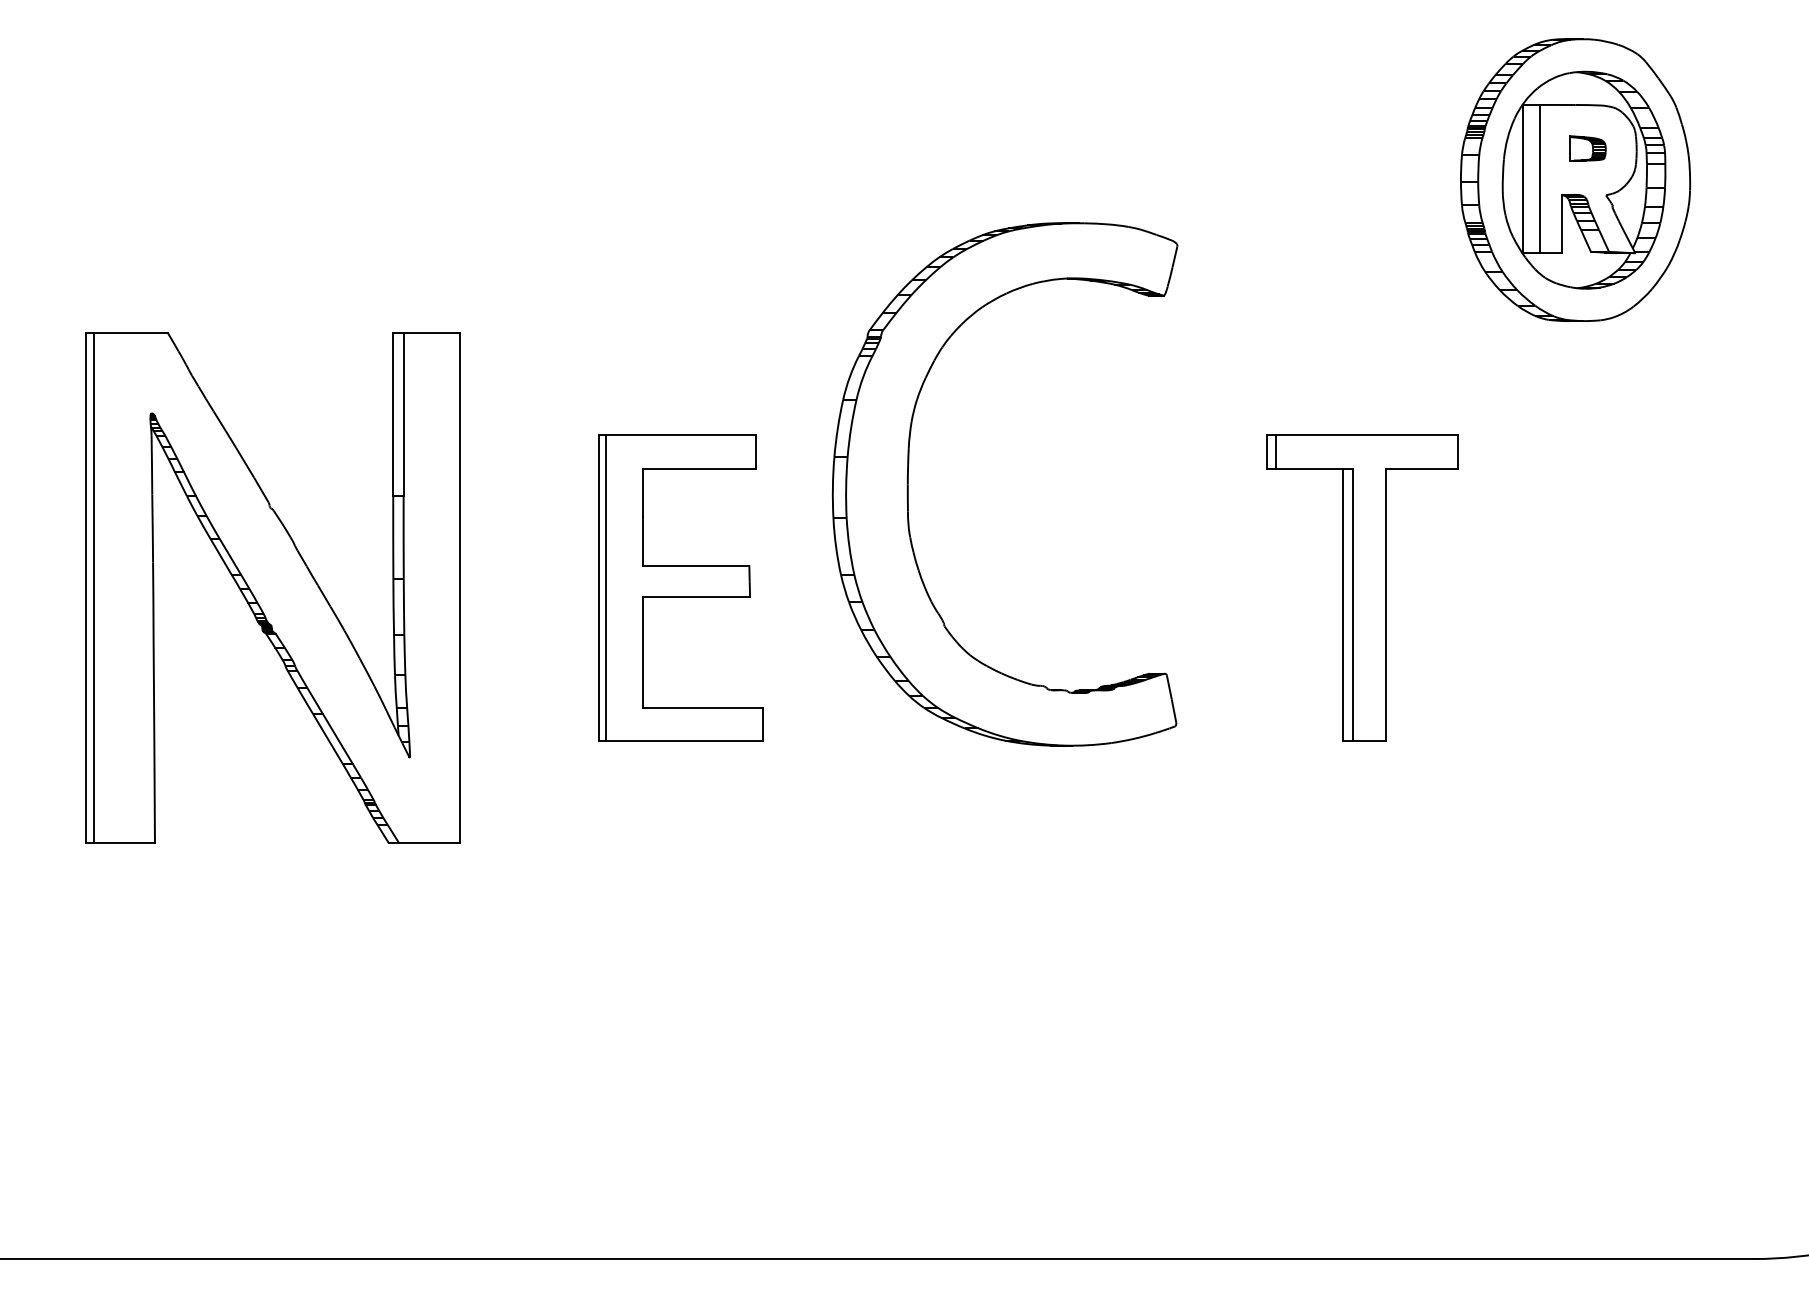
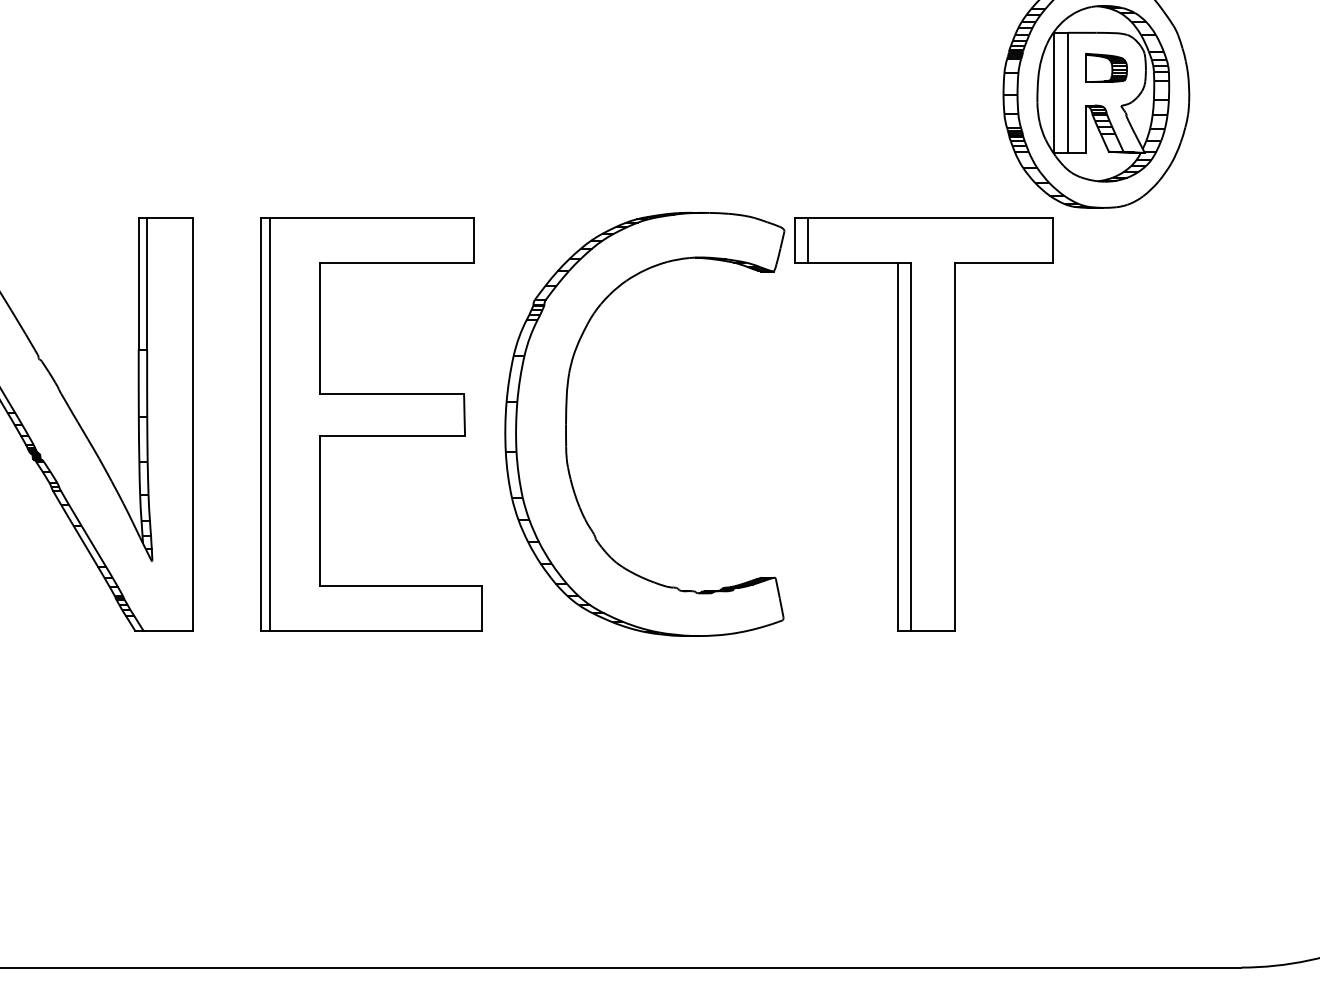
part: (1587, 148) -> (1106, 68), size x1.43
part: (908, 484) -> (566, 424), moved
part: (680, 587) -> (371, 423), size x1.67
part: (1362, 587) -> (923, 423), size x1.67

